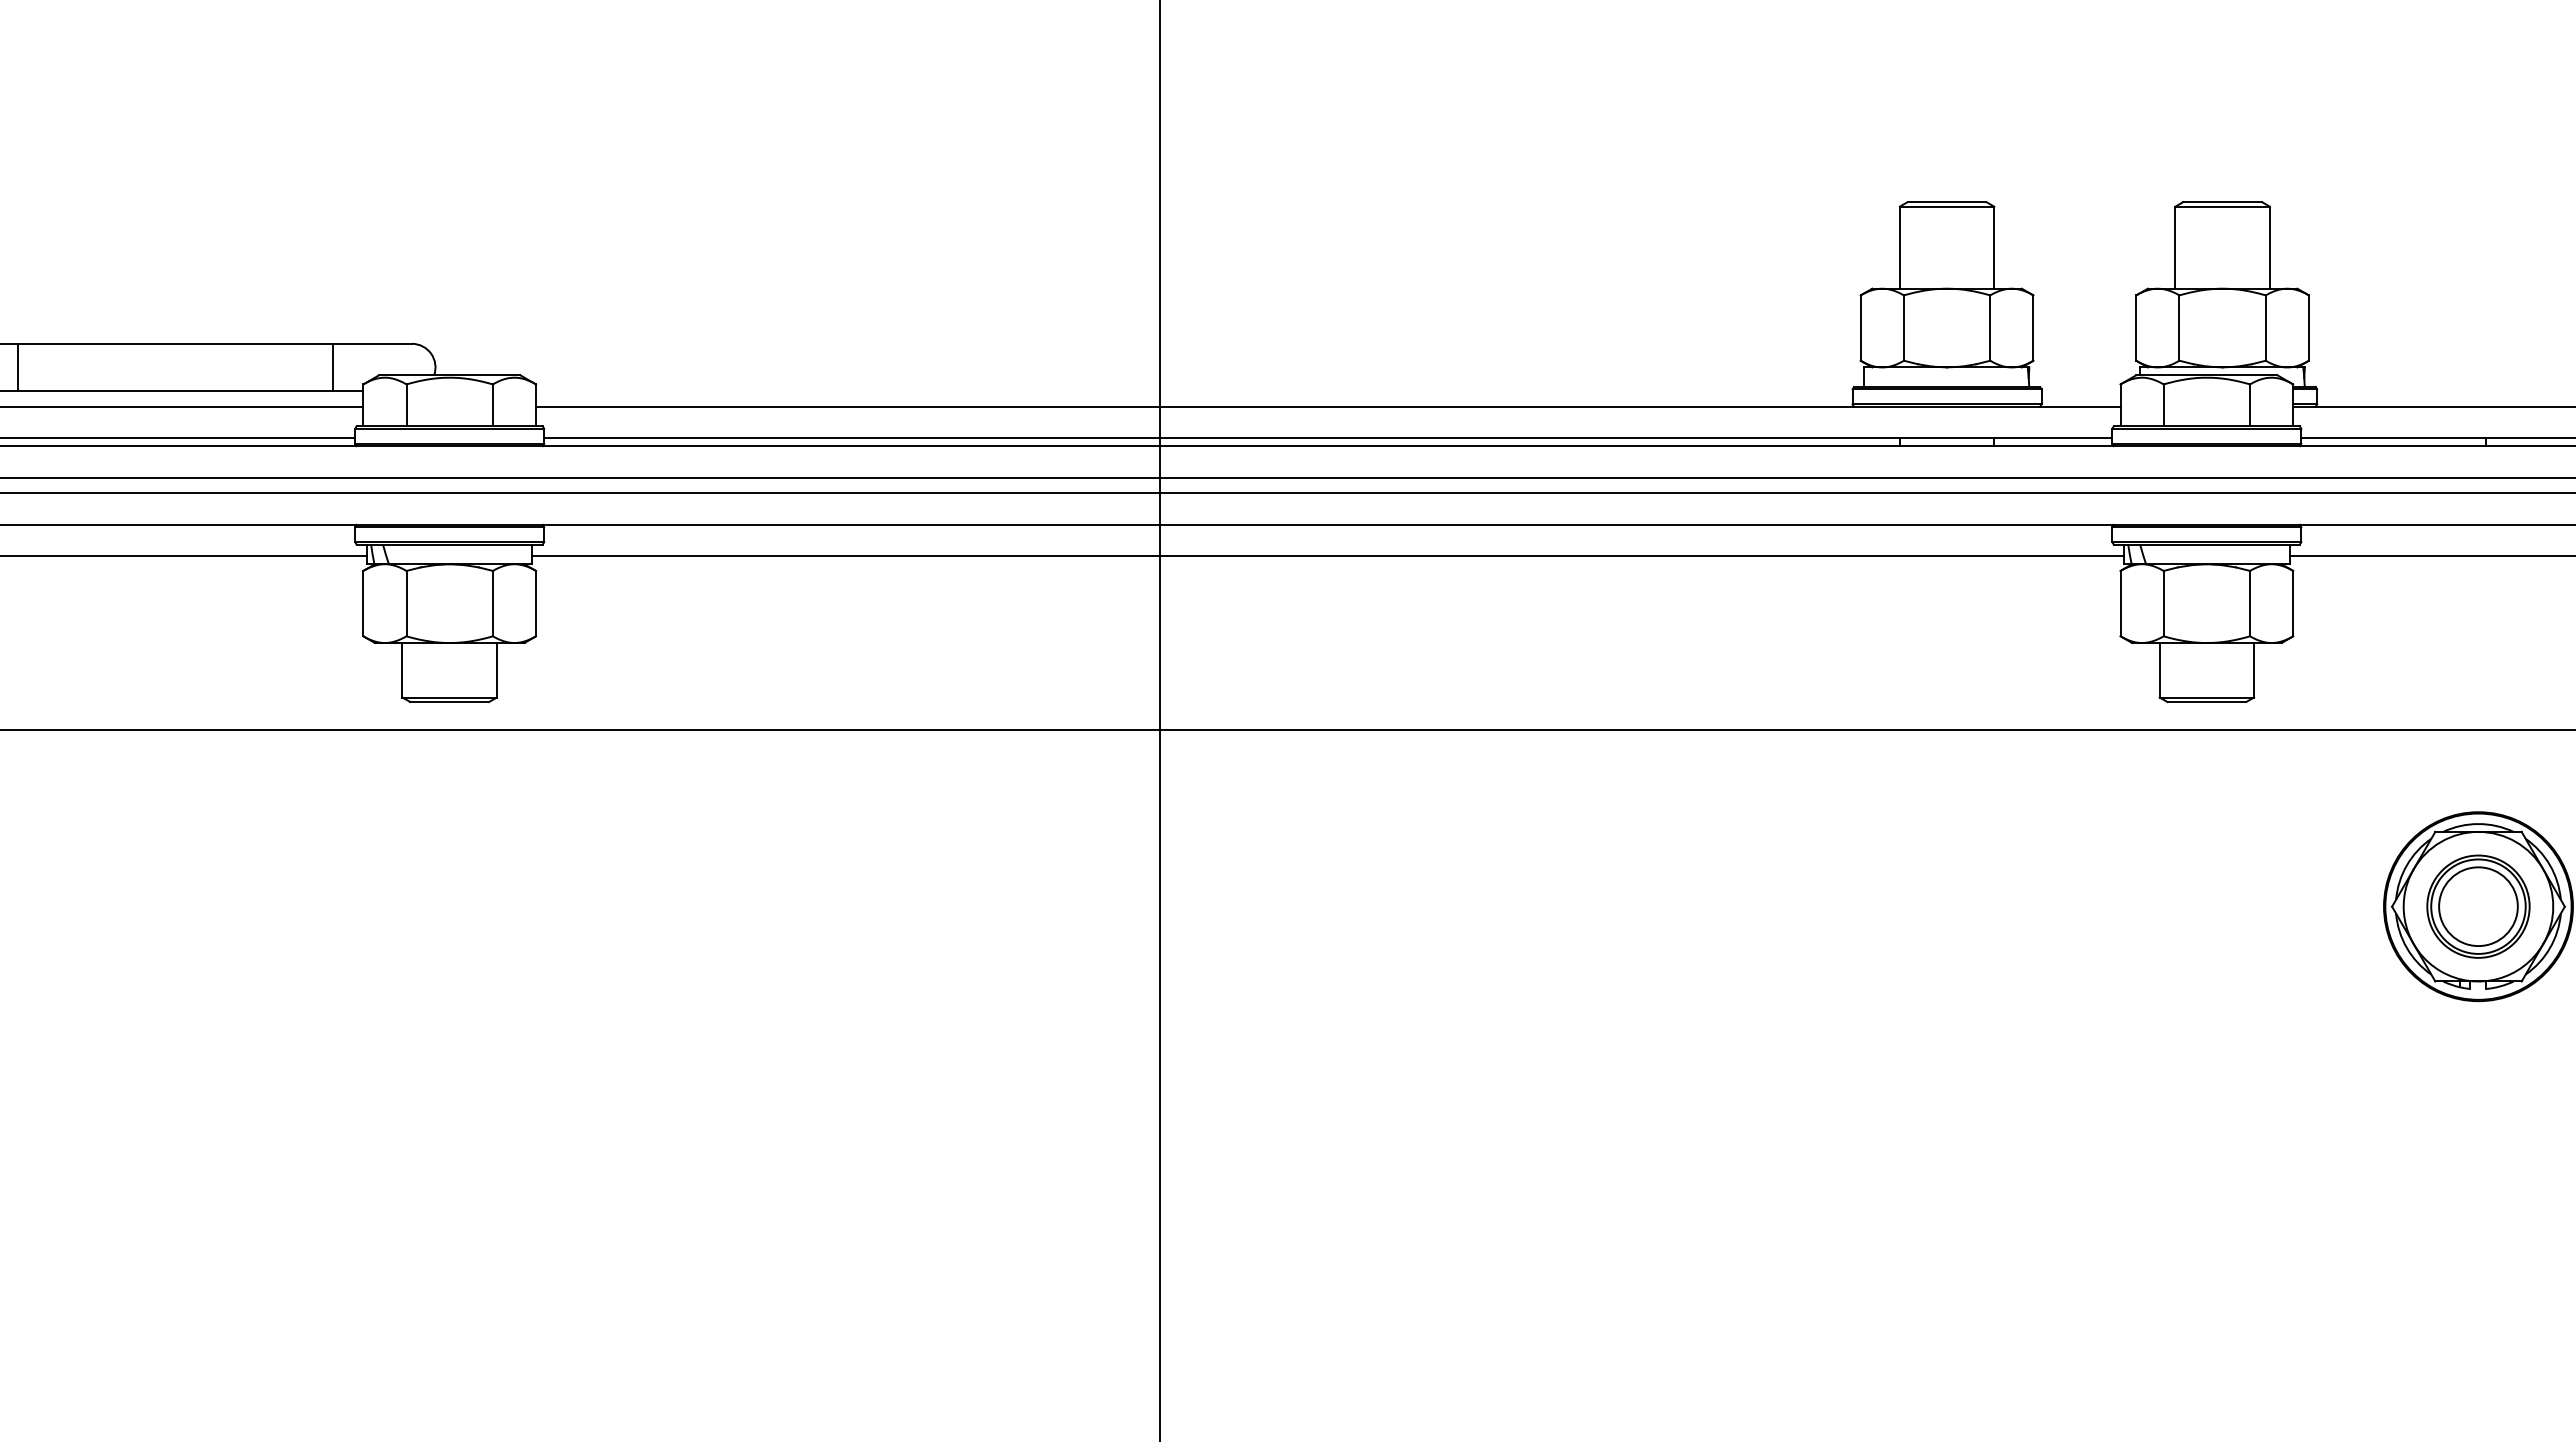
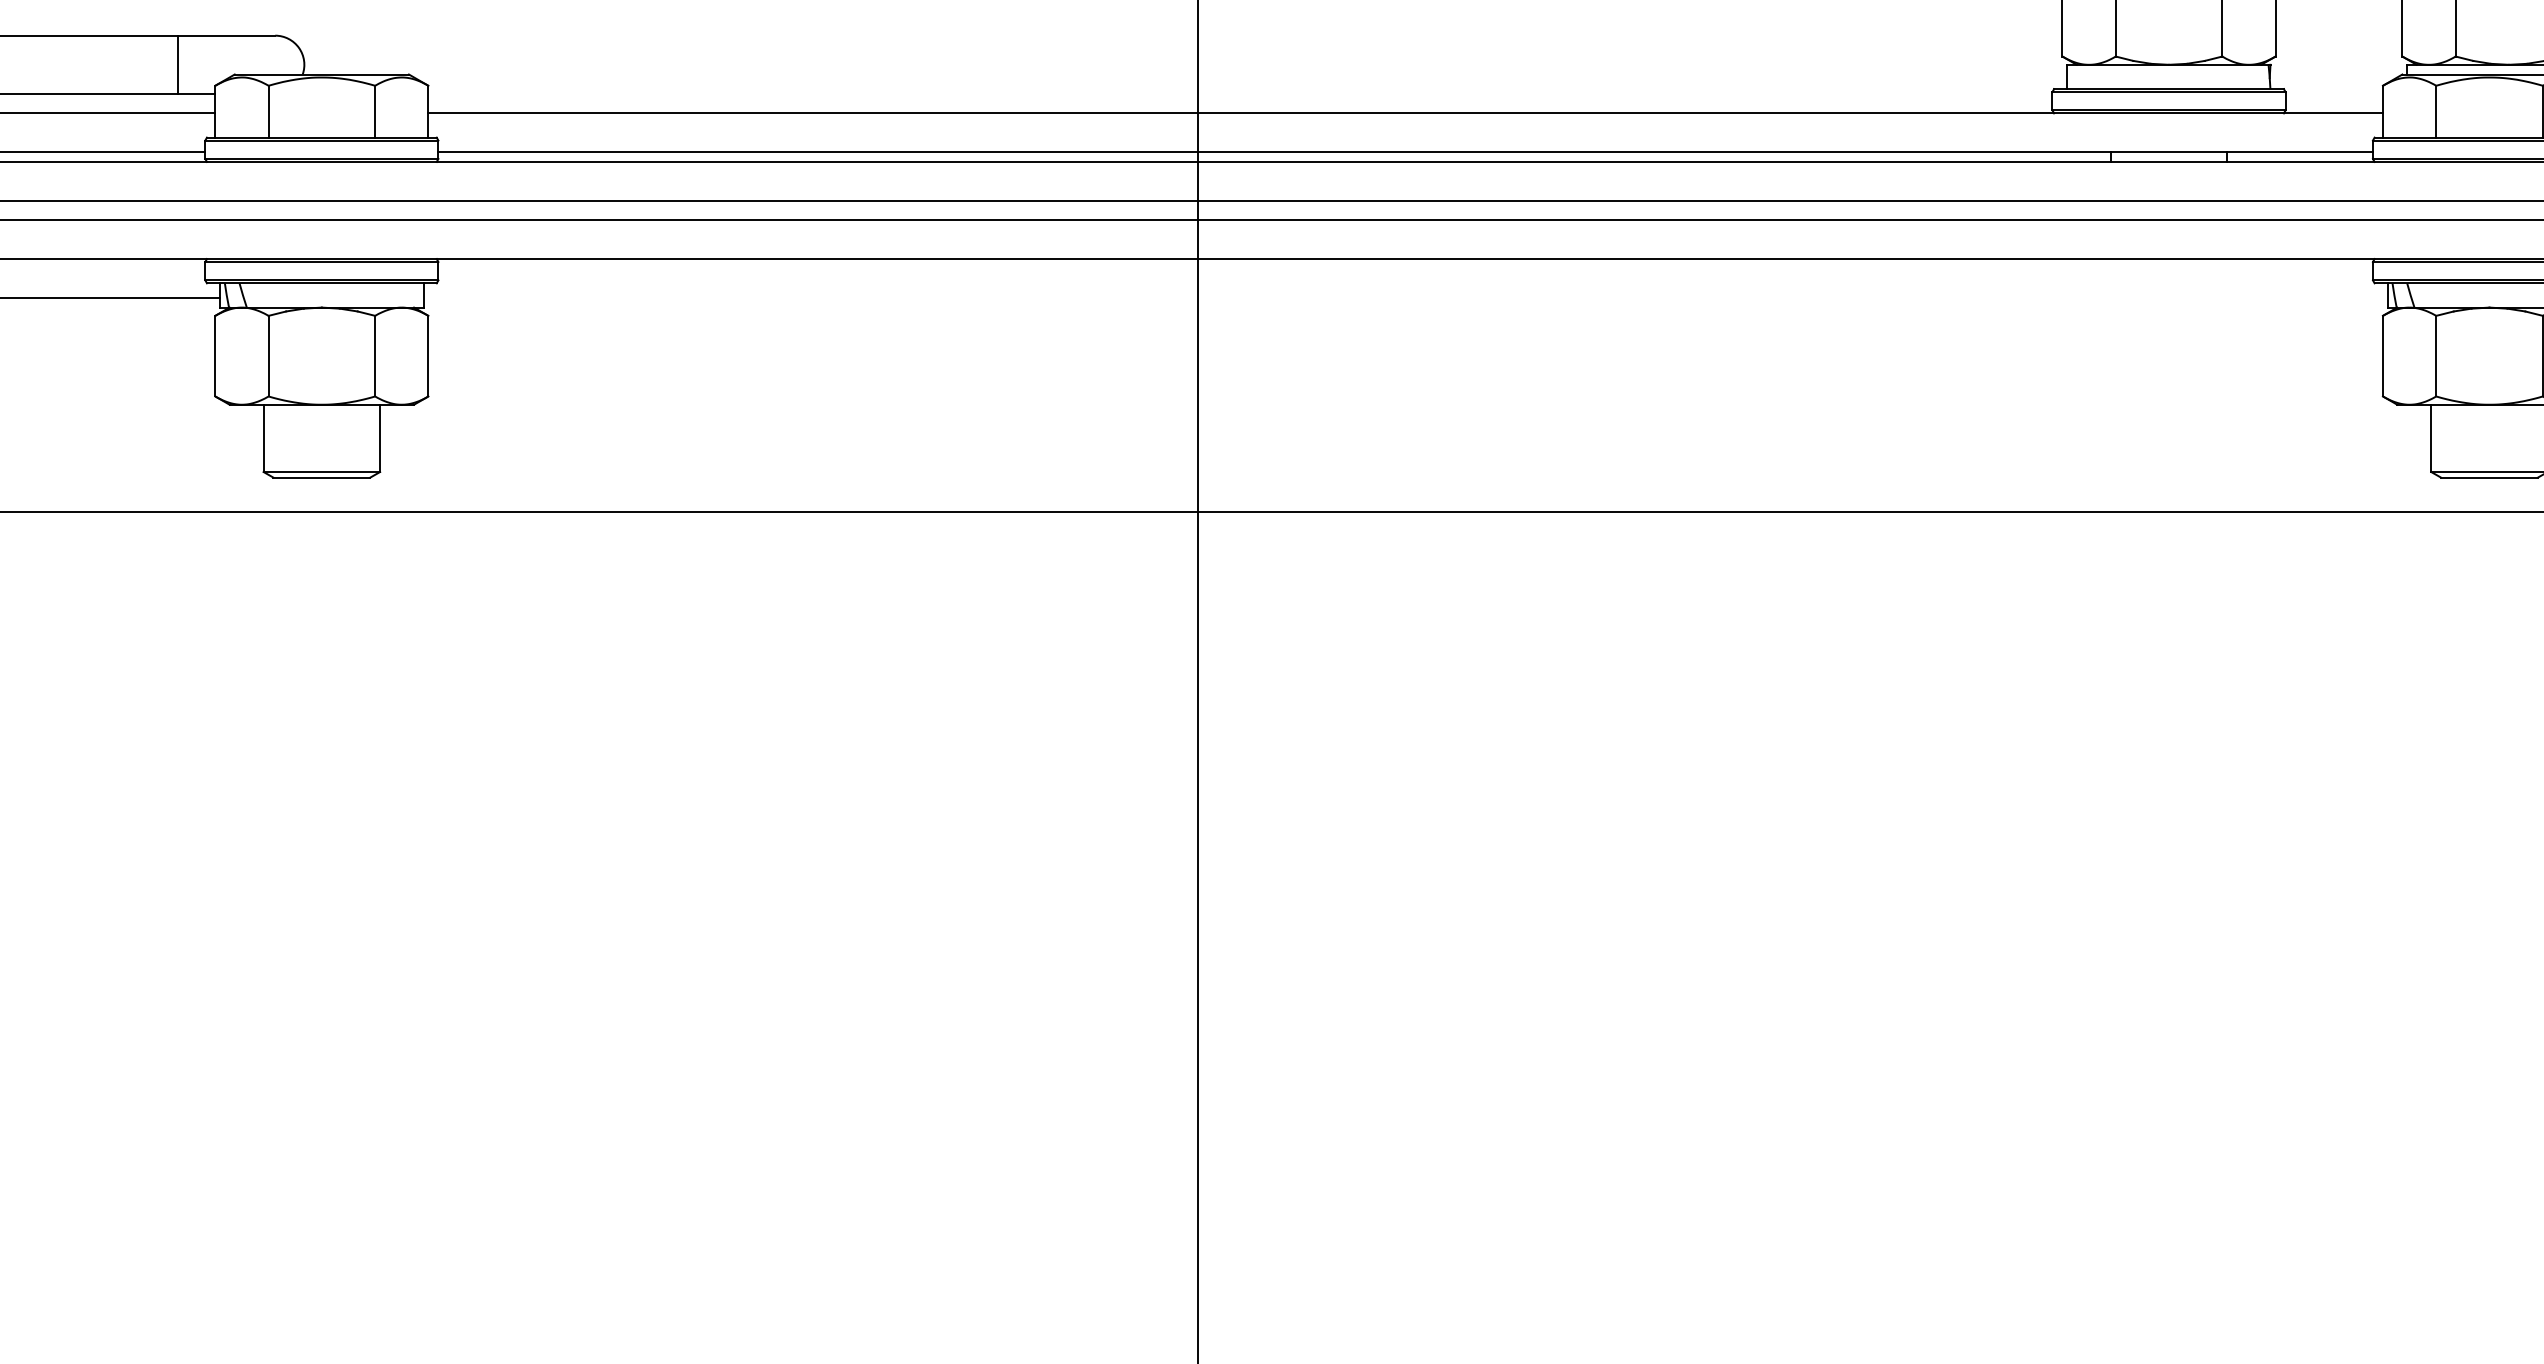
line: (1328, 556) -> (1405, 298), removed

